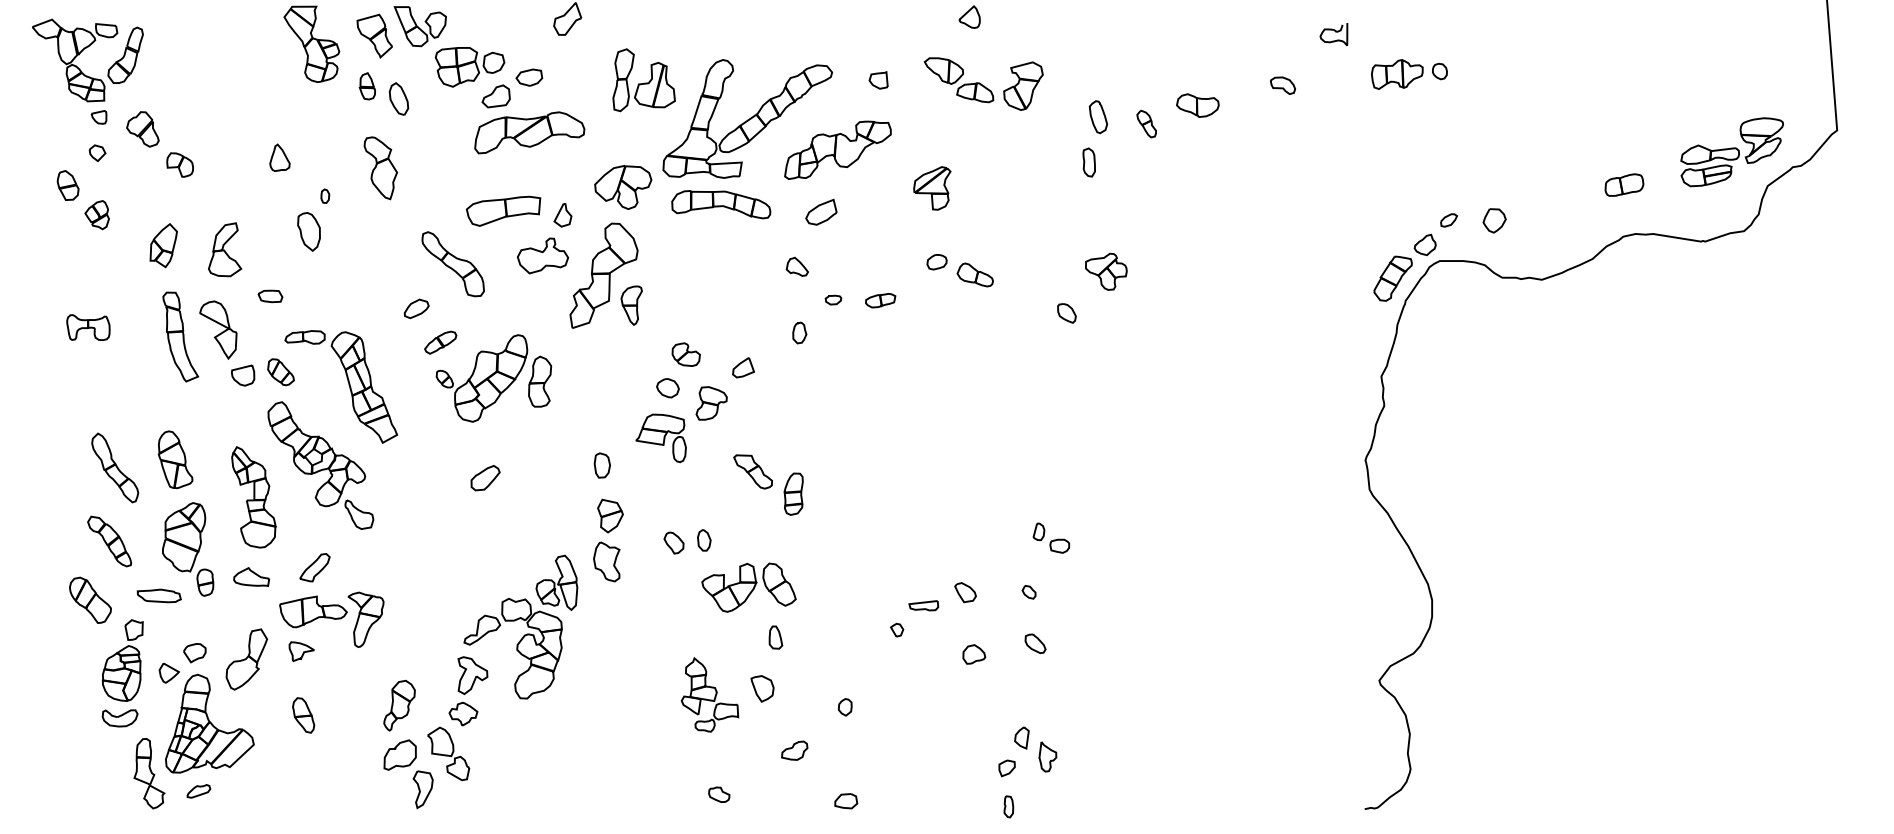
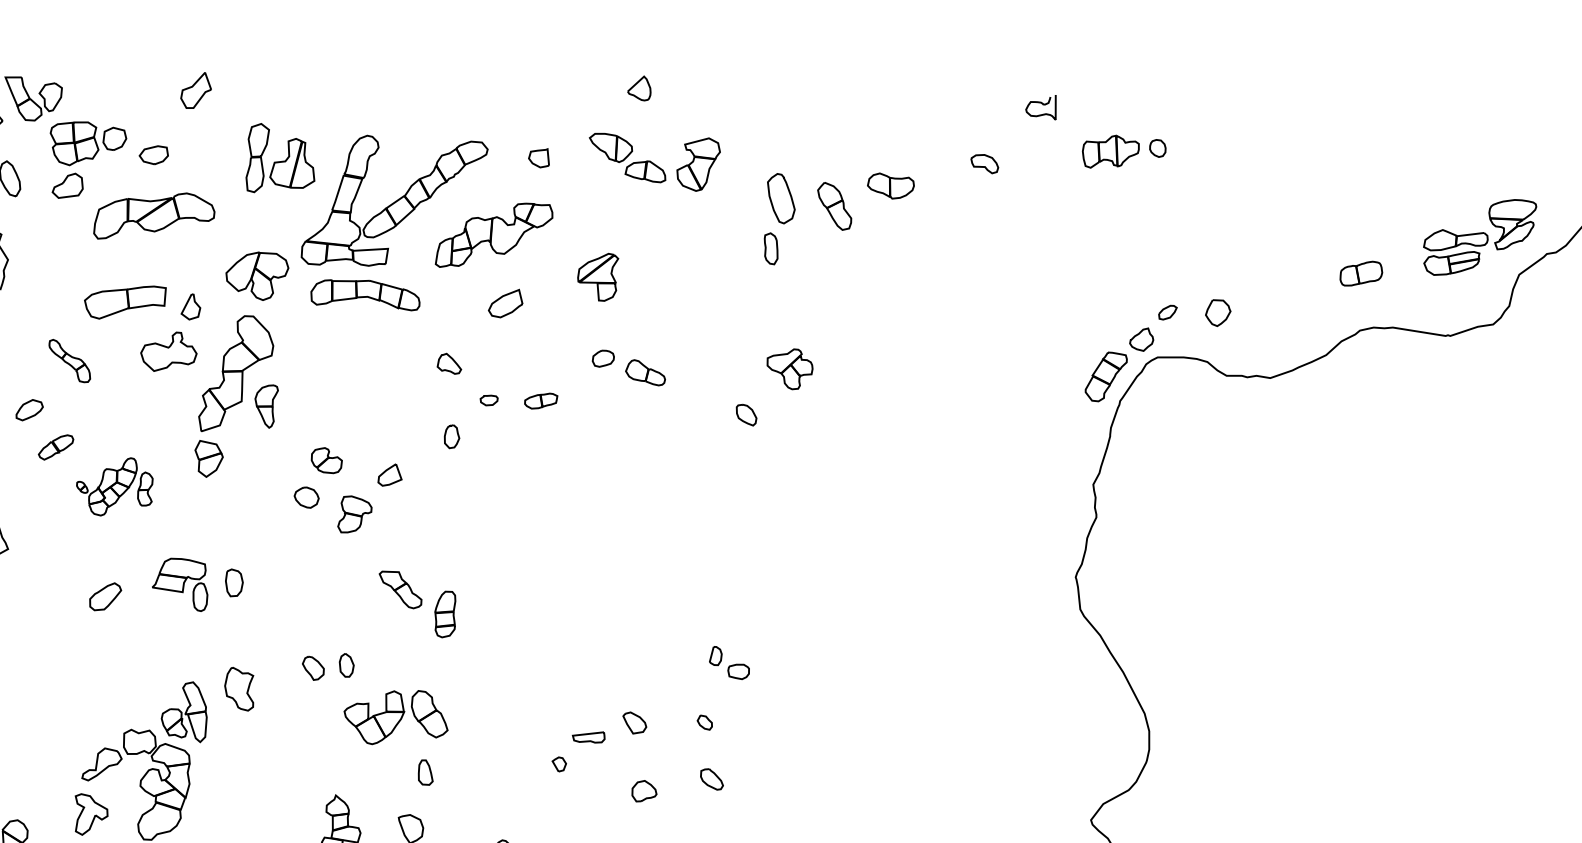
part: (495, 96) -> (66, 185), moved
part: (1098, 117) -> (781, 199), size x1.4
part: (1146, 123) -> (834, 205), size x1.6
part: (821, 211) -> (505, 302), moved
part: (452, 264) -> (69, 361), size x0.6
part: (493, 378) -> (114, 486), size x0.6
part: (660, 438) -> (179, 585), moved
part: (610, 515) -> (209, 458), moved

